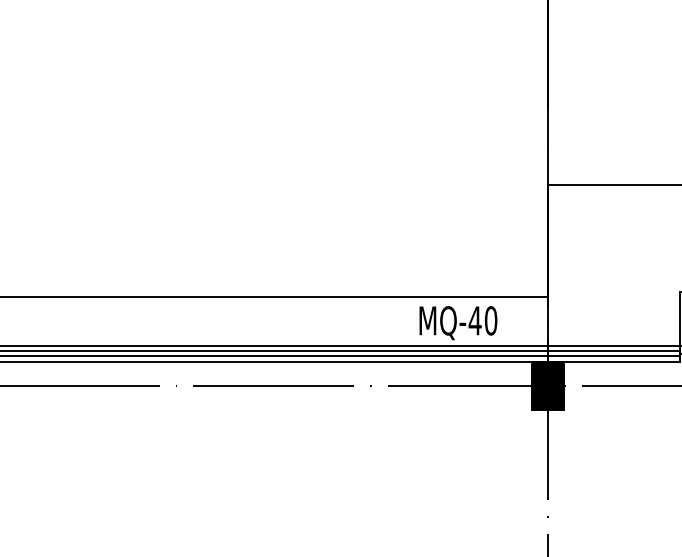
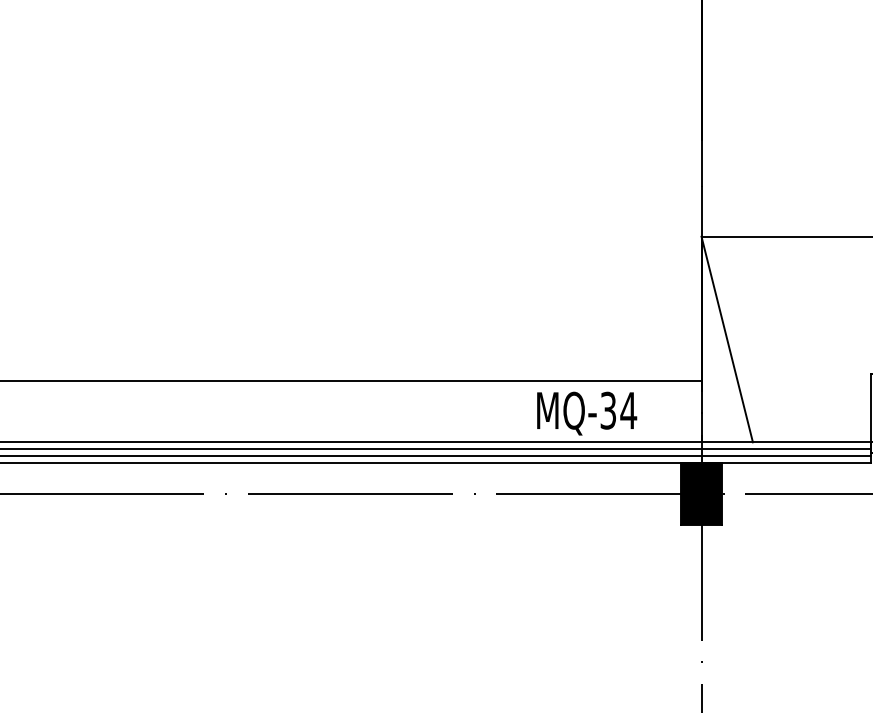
line: (567, 264) -> (726, 338), added
text: (482, 320) -> (617, 410), MQ-40 -> MQ-34

